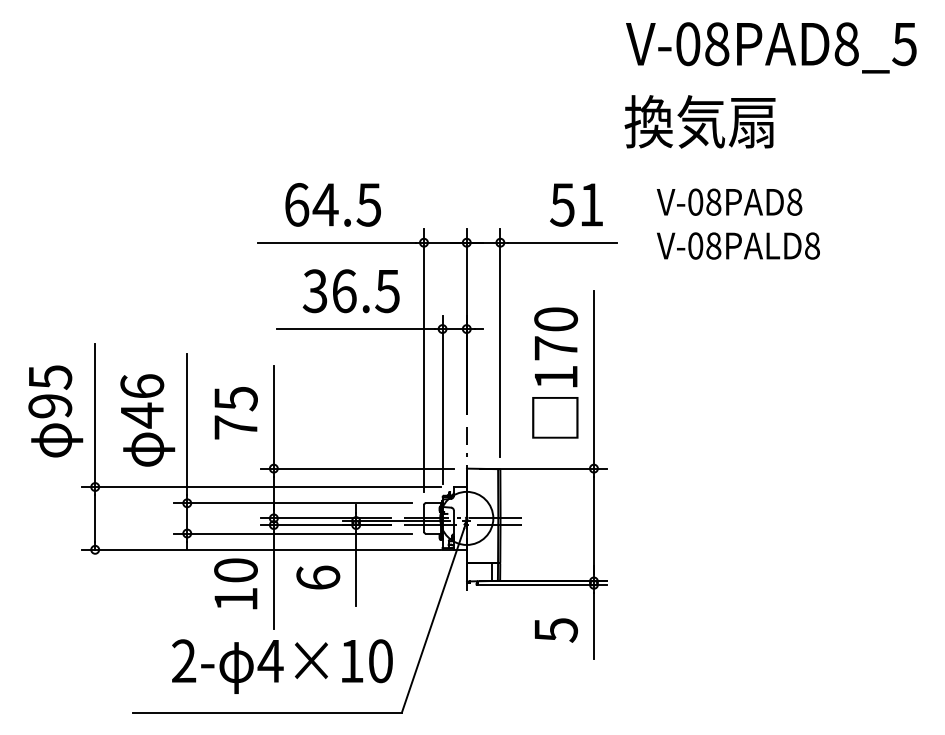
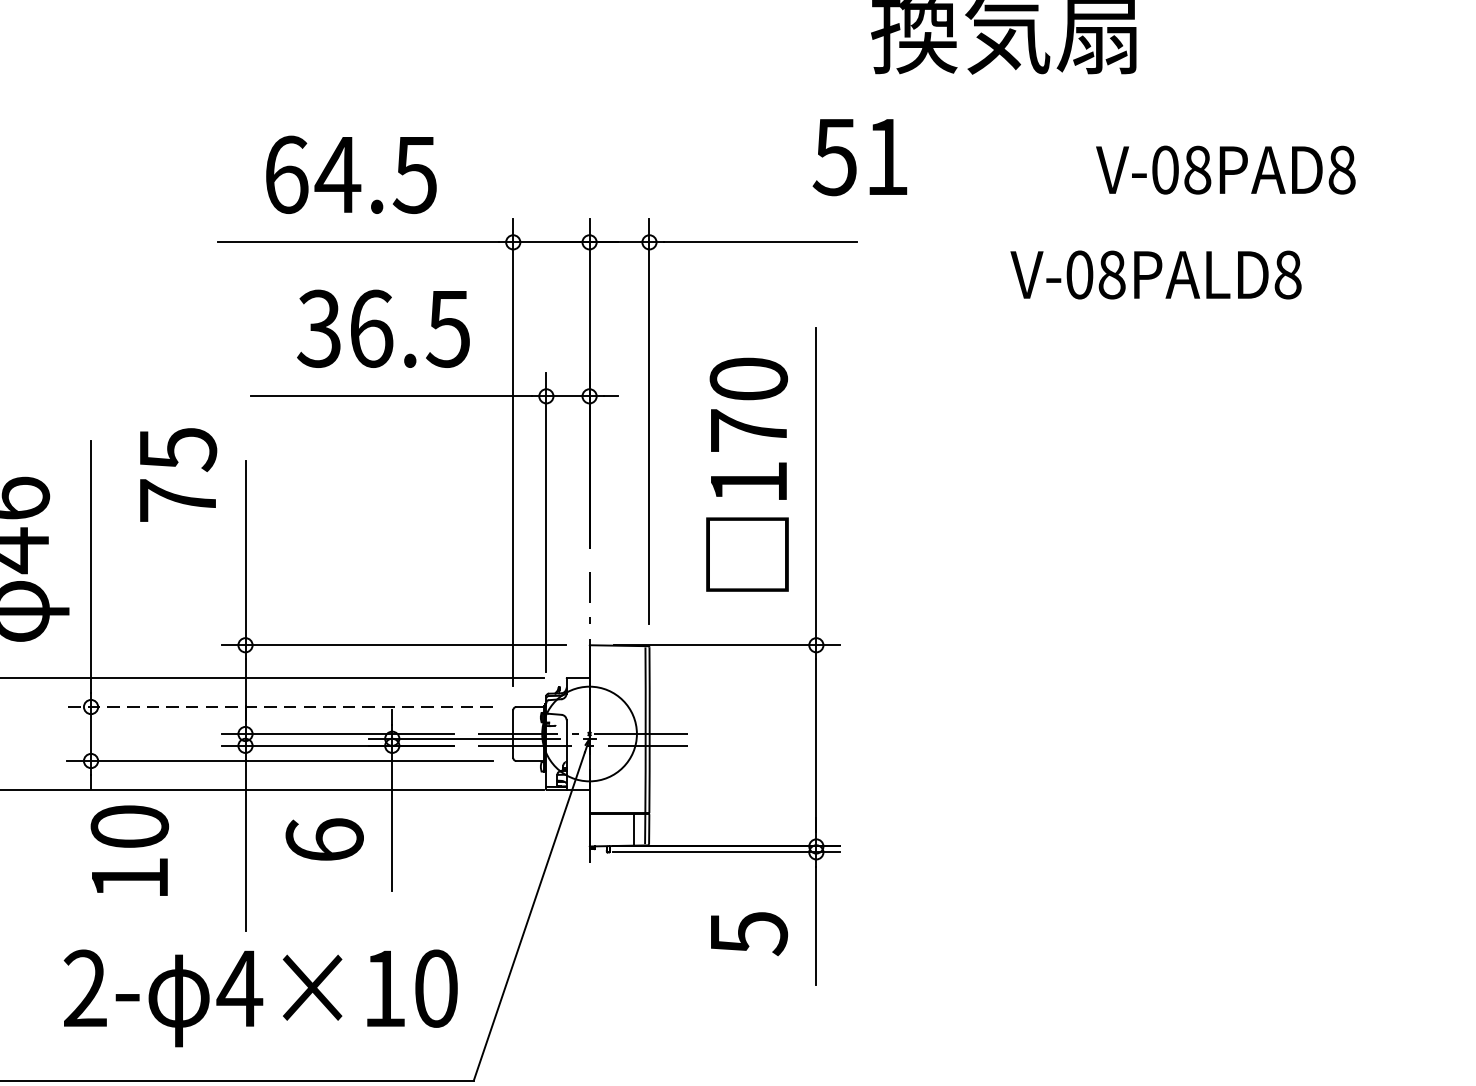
text: (729, 201) -> (1225, 168), moved
text: (576, 204) -> (860, 156), moved
text: (738, 245) -> (1156, 274), moved
text: (235, 413) -> (177, 475), moved
line: (292, 503) -> (278, 707), solid -> dashed
text: (235, 583) -> (128, 850), moved

